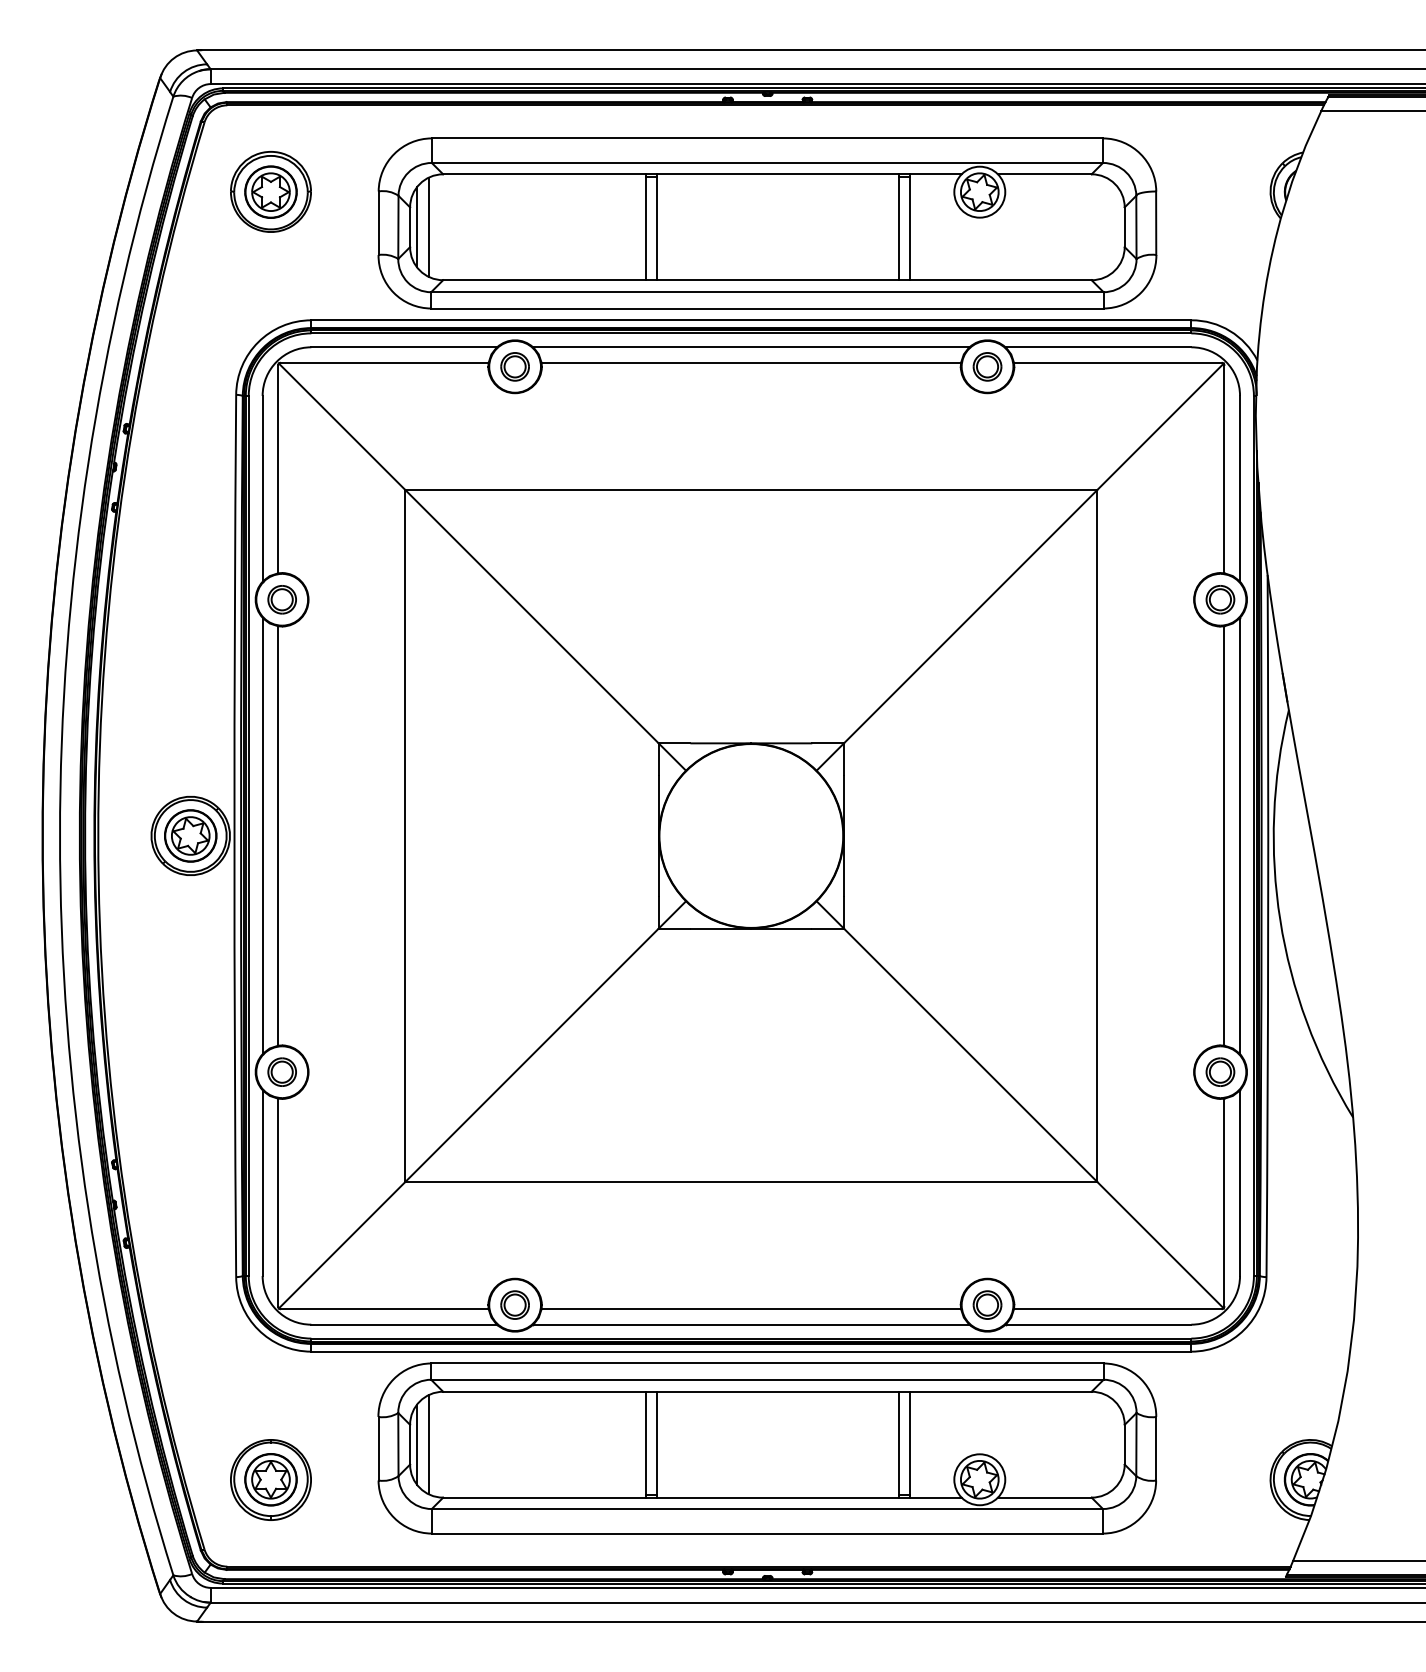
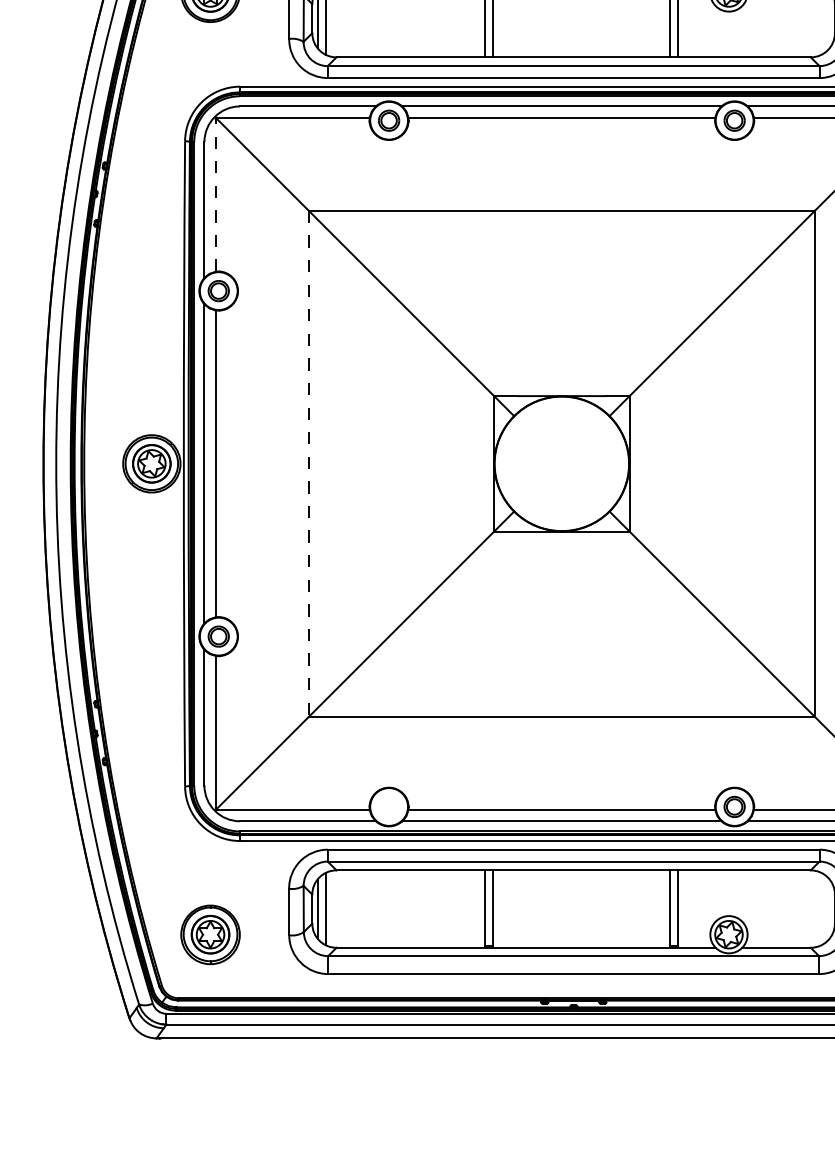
line: (278, 468) -> (216, 195), solid -> dashed
line: (405, 836) -> (308, 464), solid -> dashed
part: (514, 1304) -> (388, 806), removed

